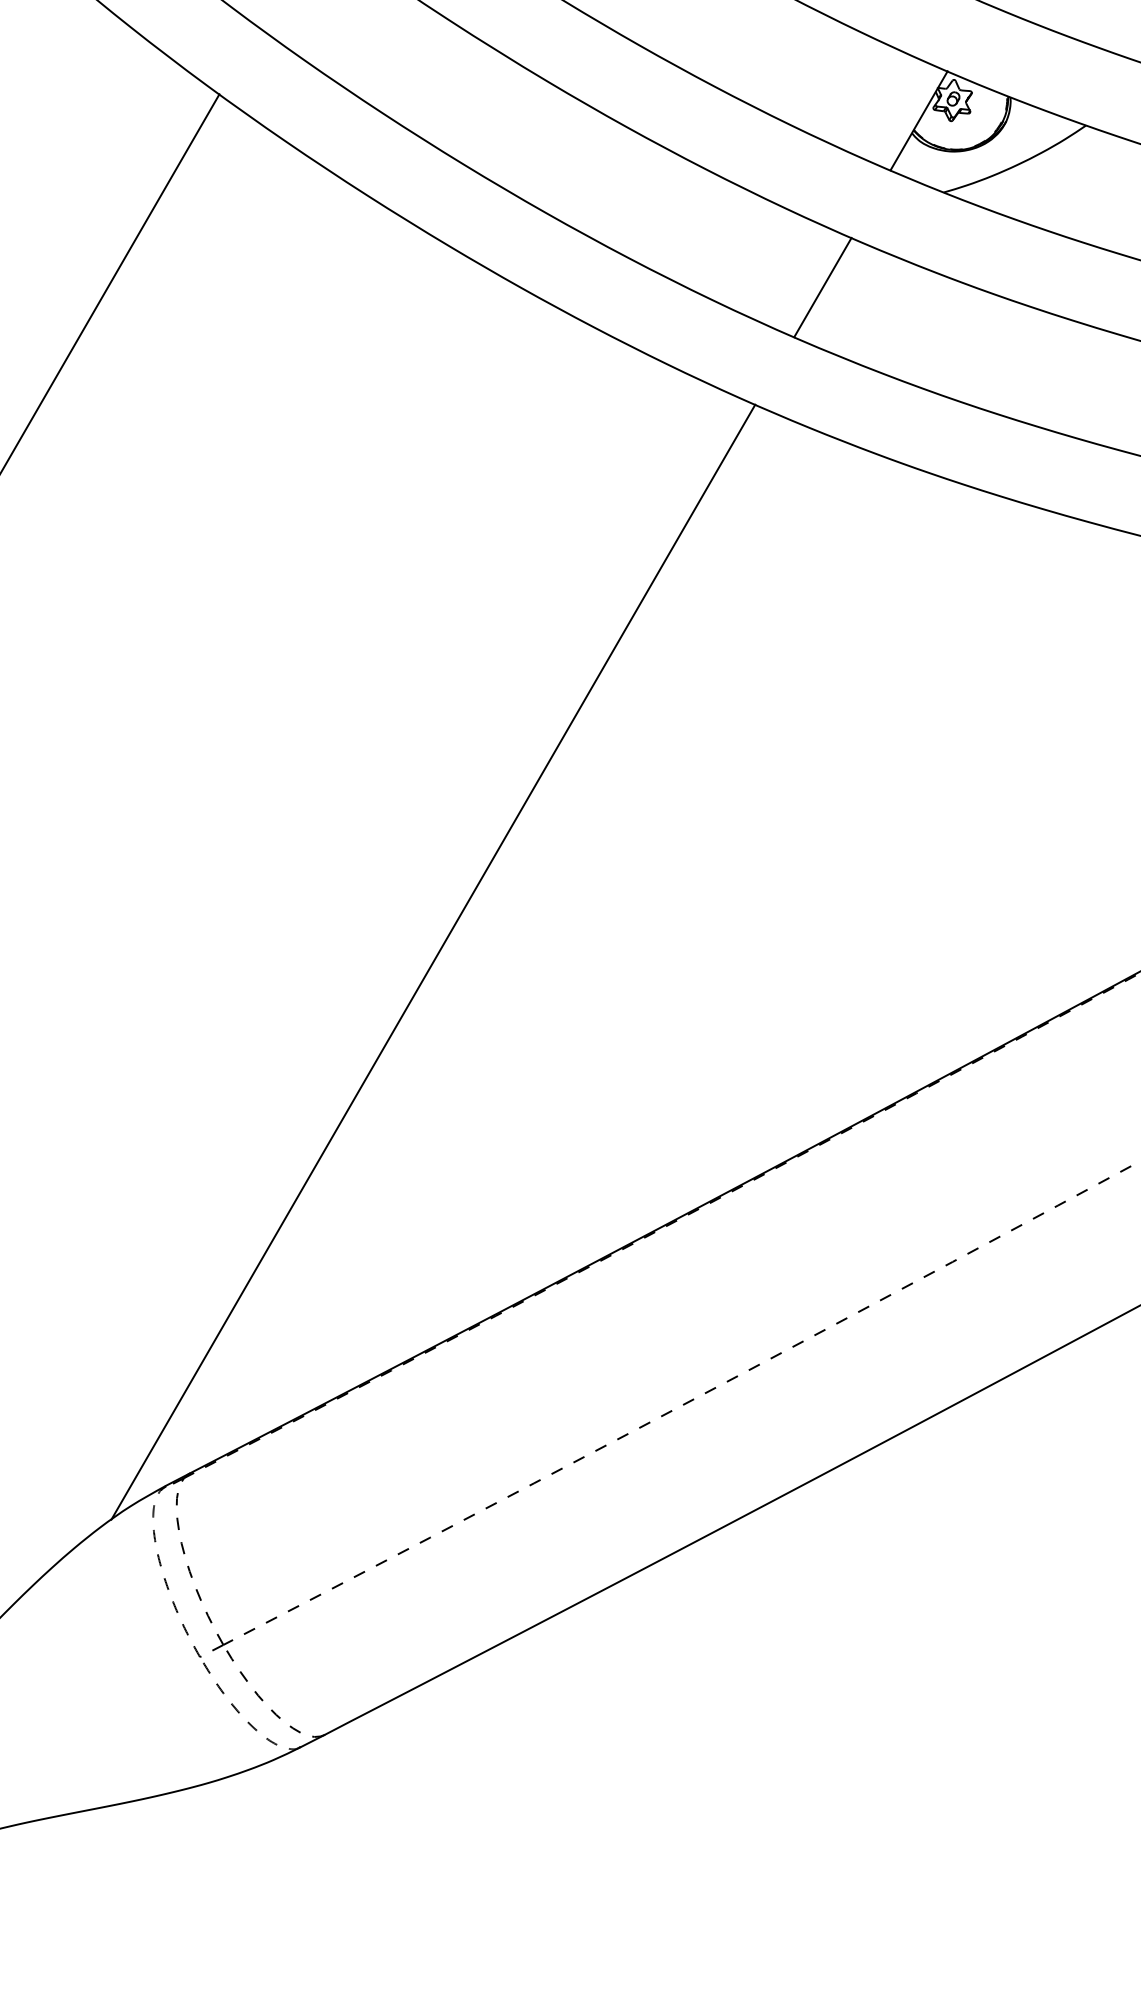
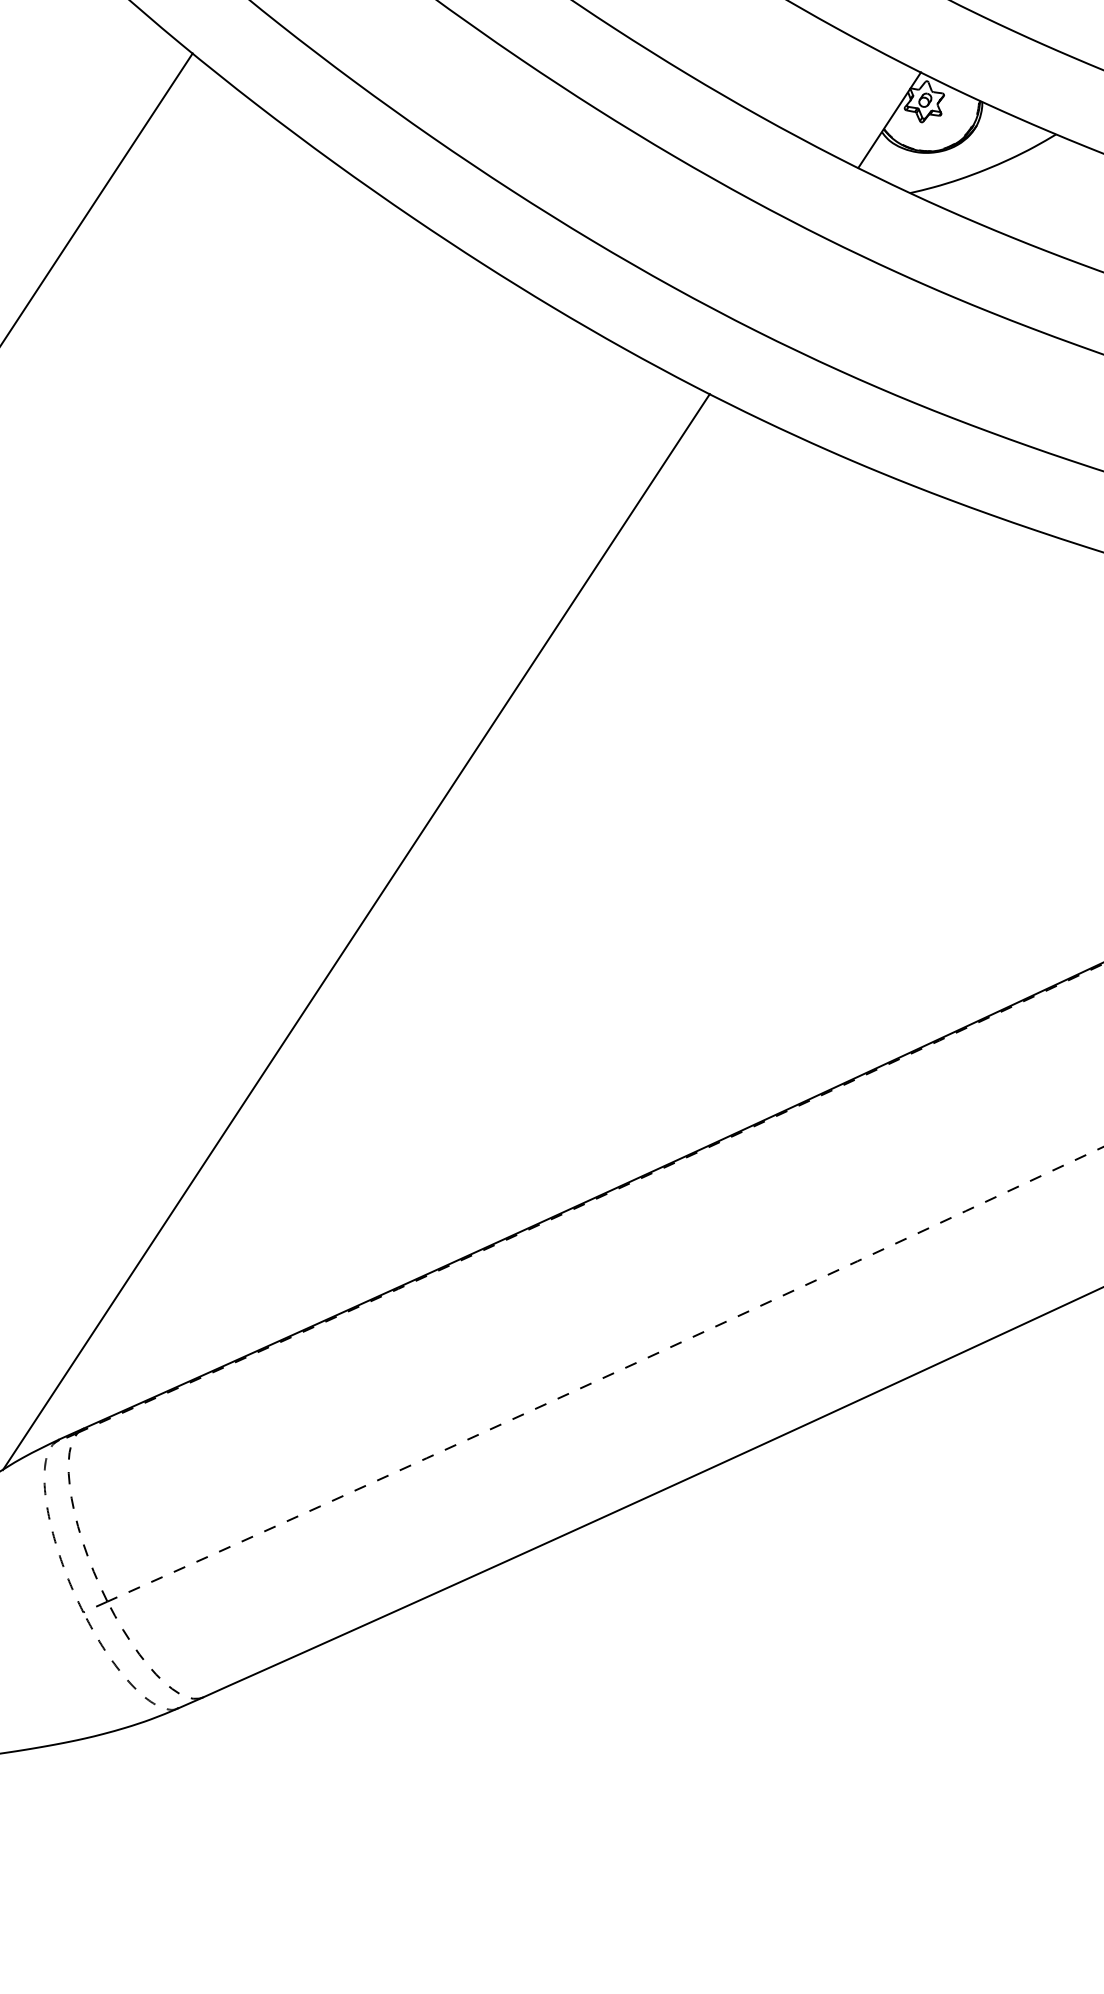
line: (822, 287) -> (783, 280), removed

